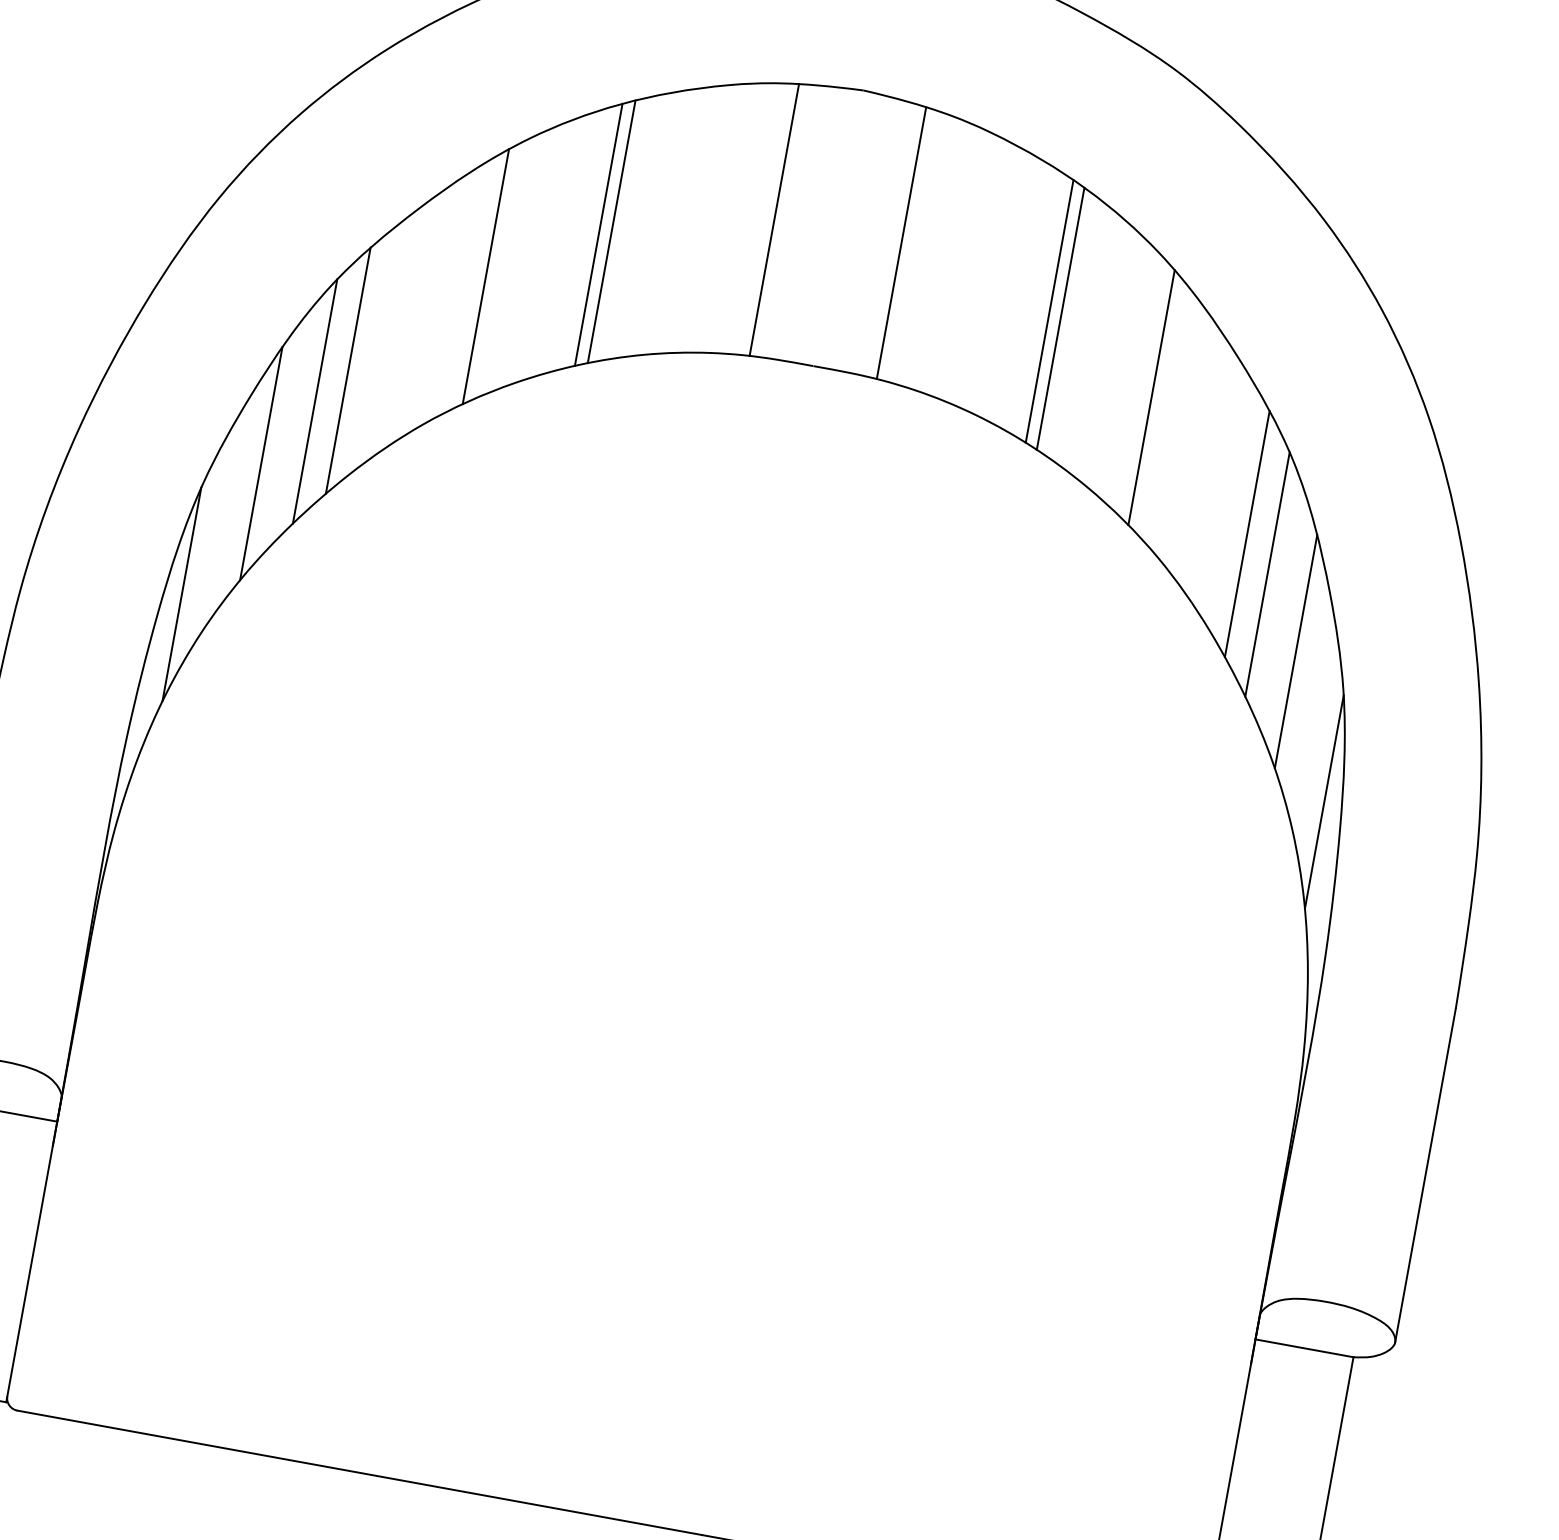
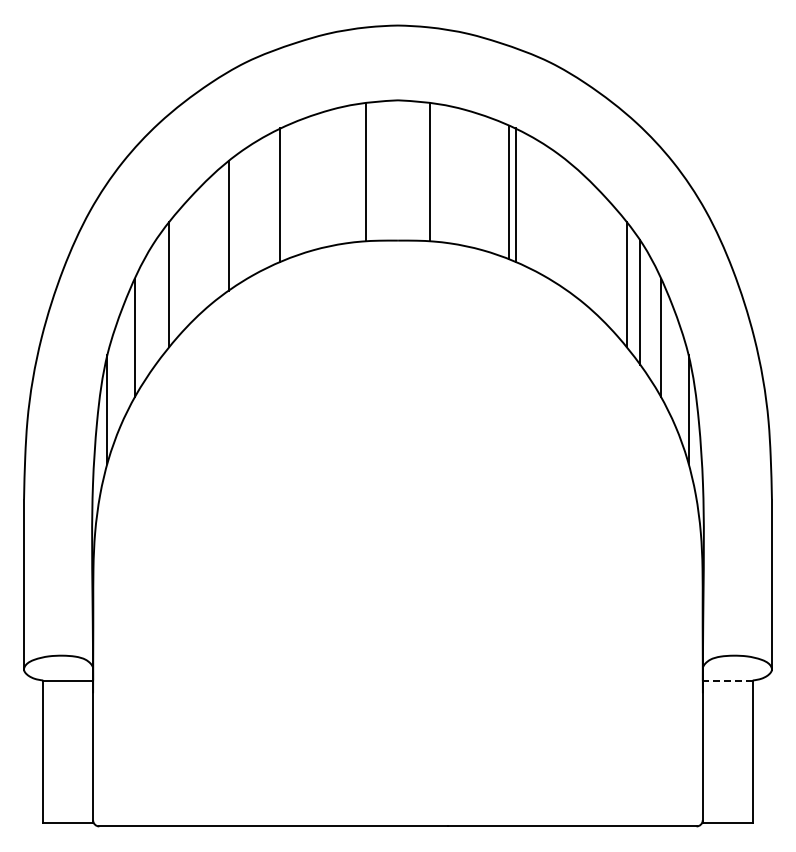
line: (611, 231) -> (286, 192), removed
line: (1151, 396) -> (567, 225), removed
line: (314, 401) -> (155, 302), removed
line: (1303, 1348) -> (727, 680), solid -> dashed

